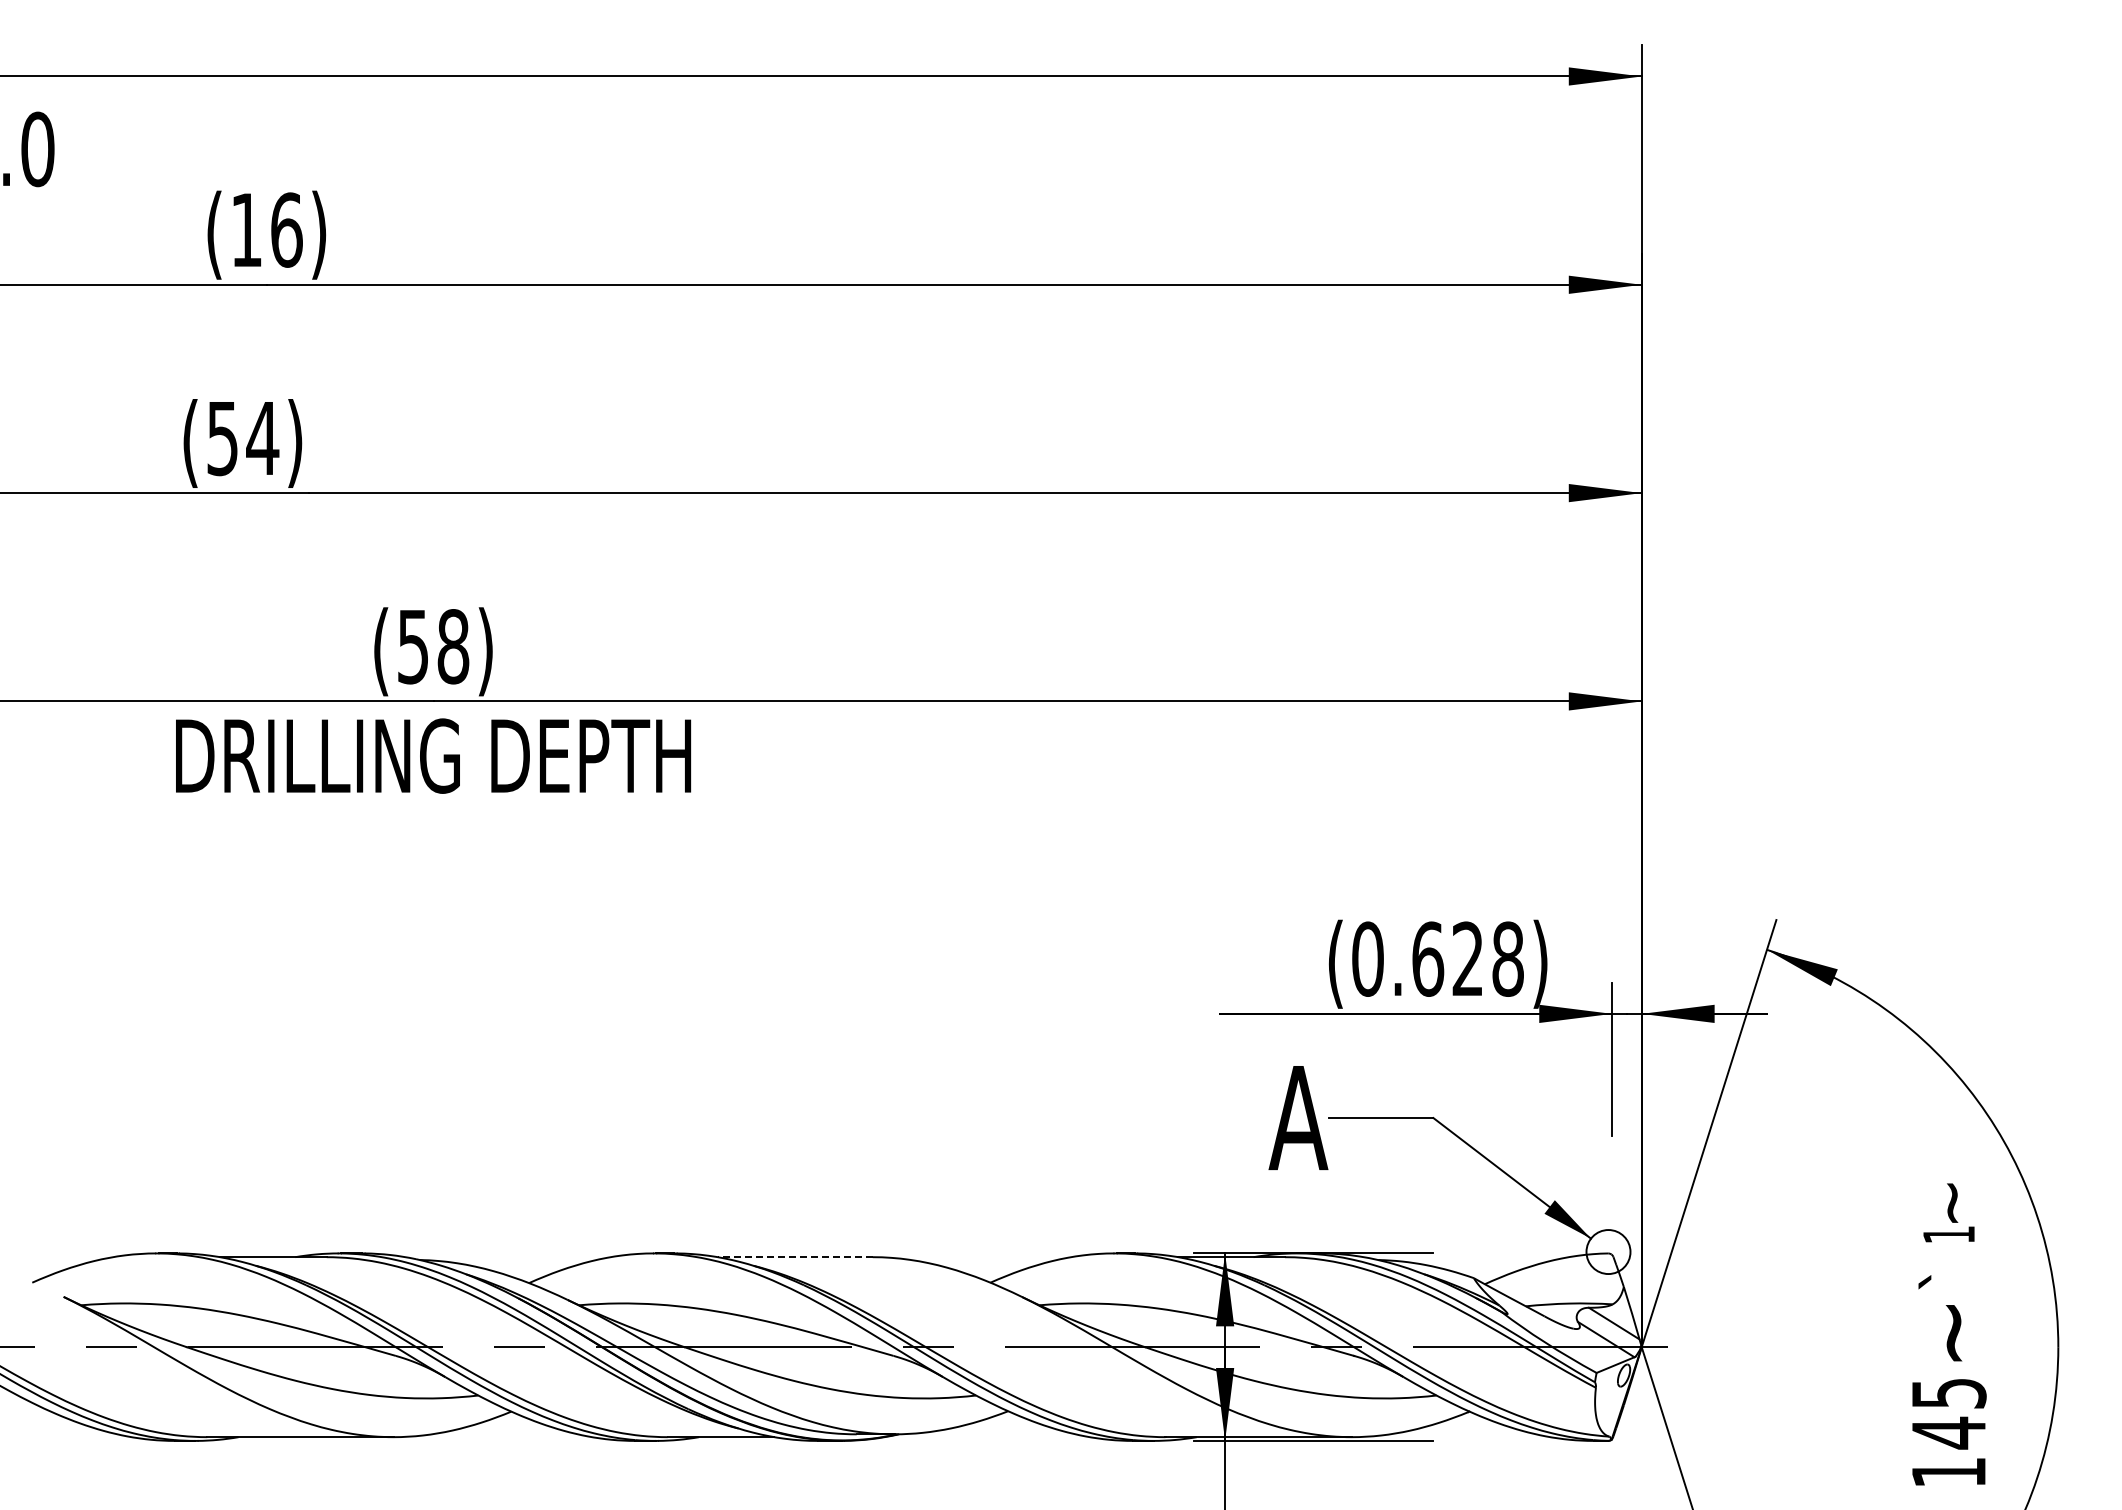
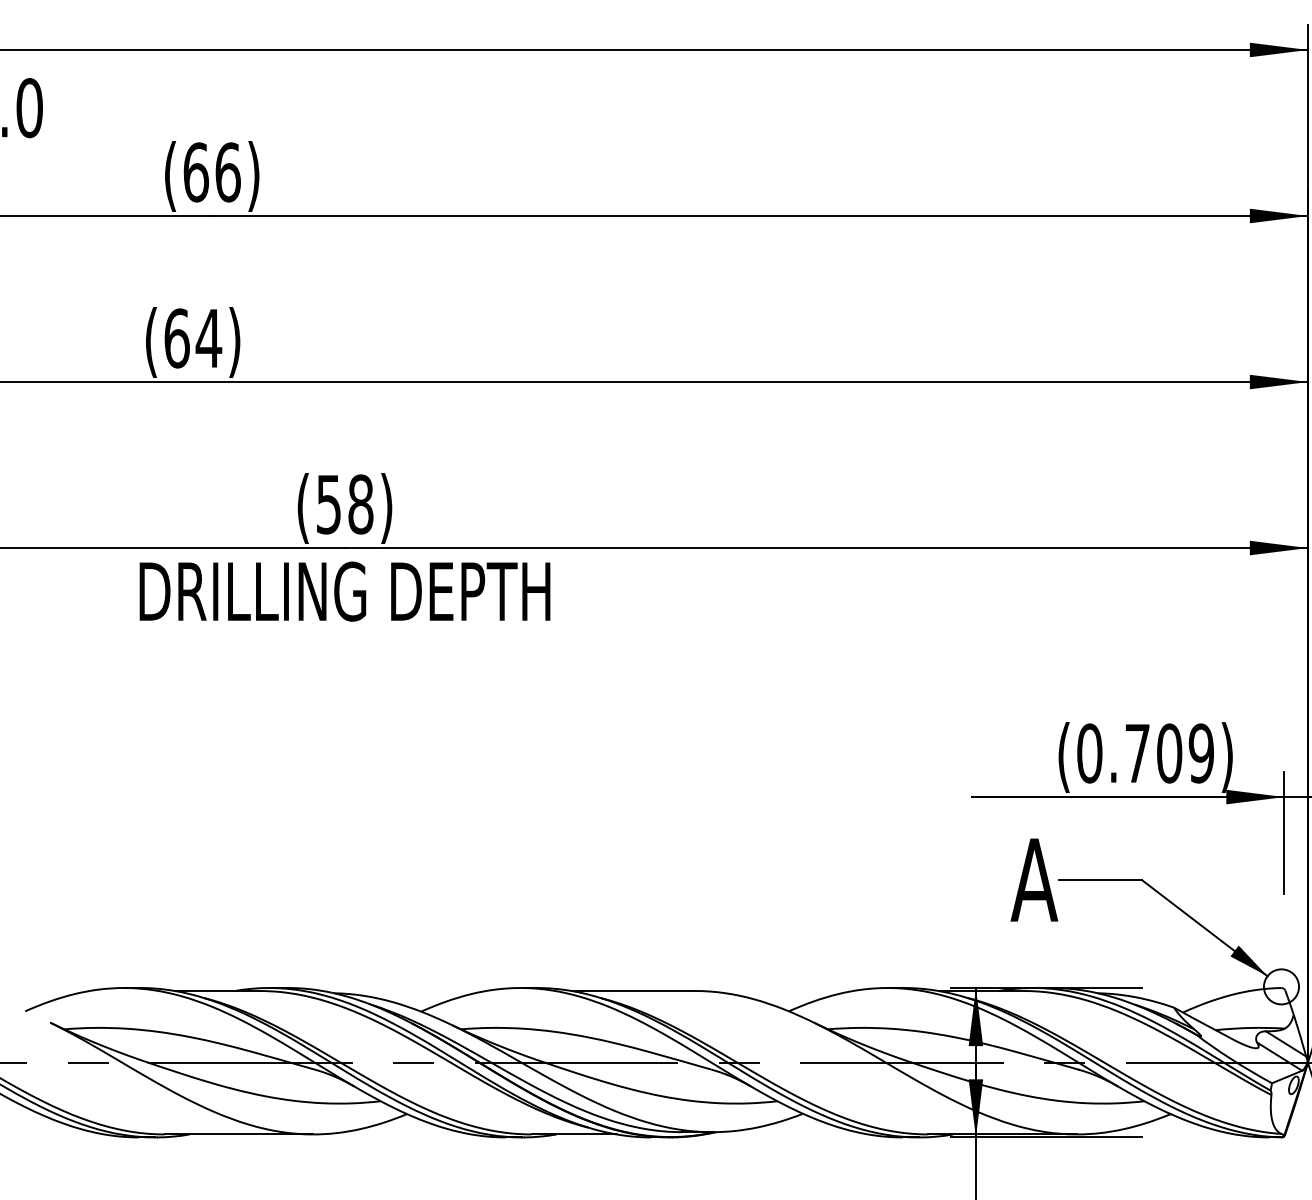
text: (246, 229) -> (195, 171), (16) -> (66)
text: (222, 438) -> (176, 338), (54) -> (64)
text: (1467, 958) -> (1169, 752), (0.628) -> (0.709)
line: (795, 1257) -> (633, 991), dashed -> solid

